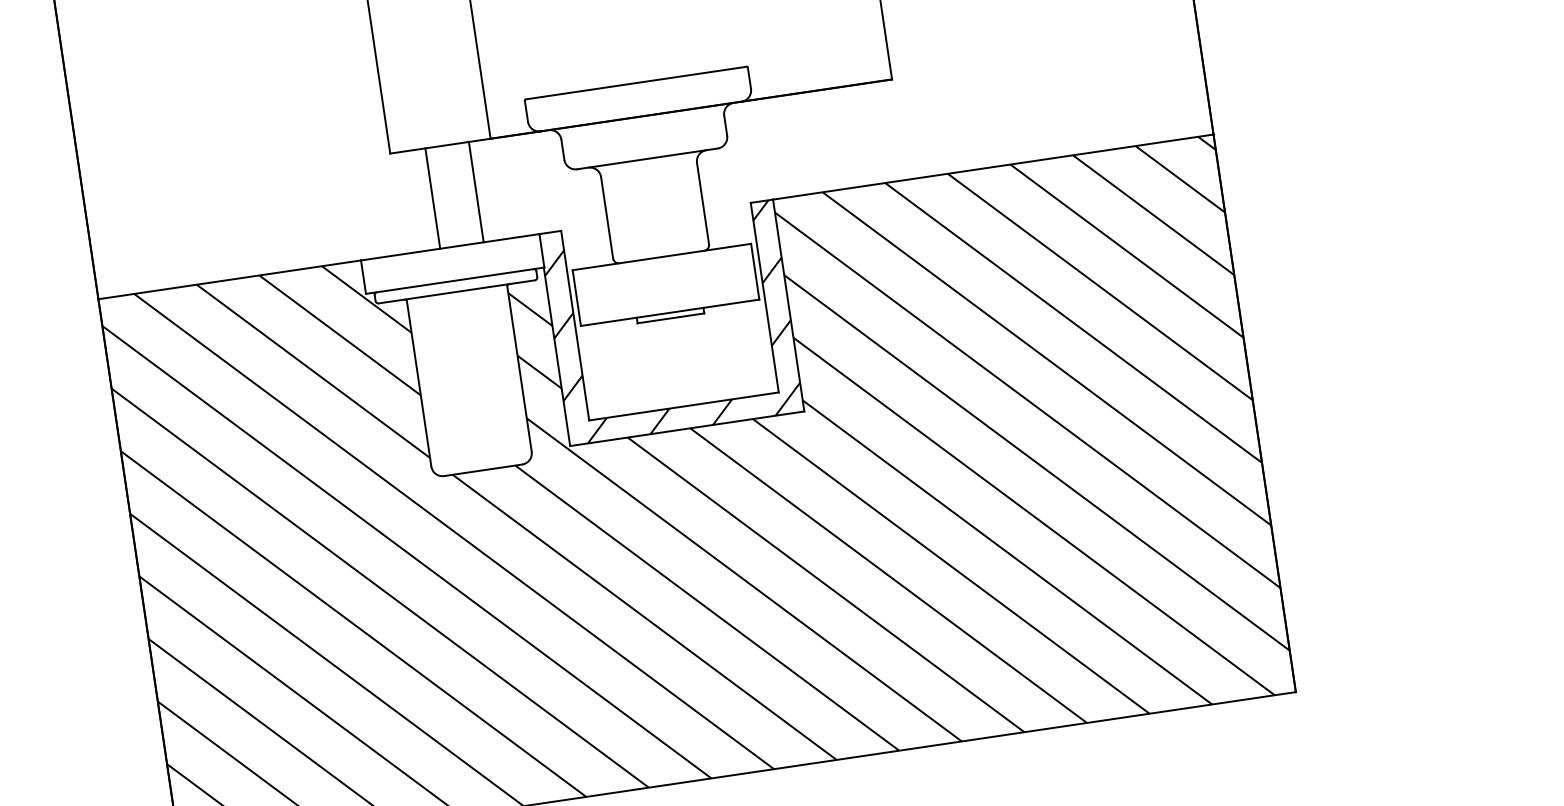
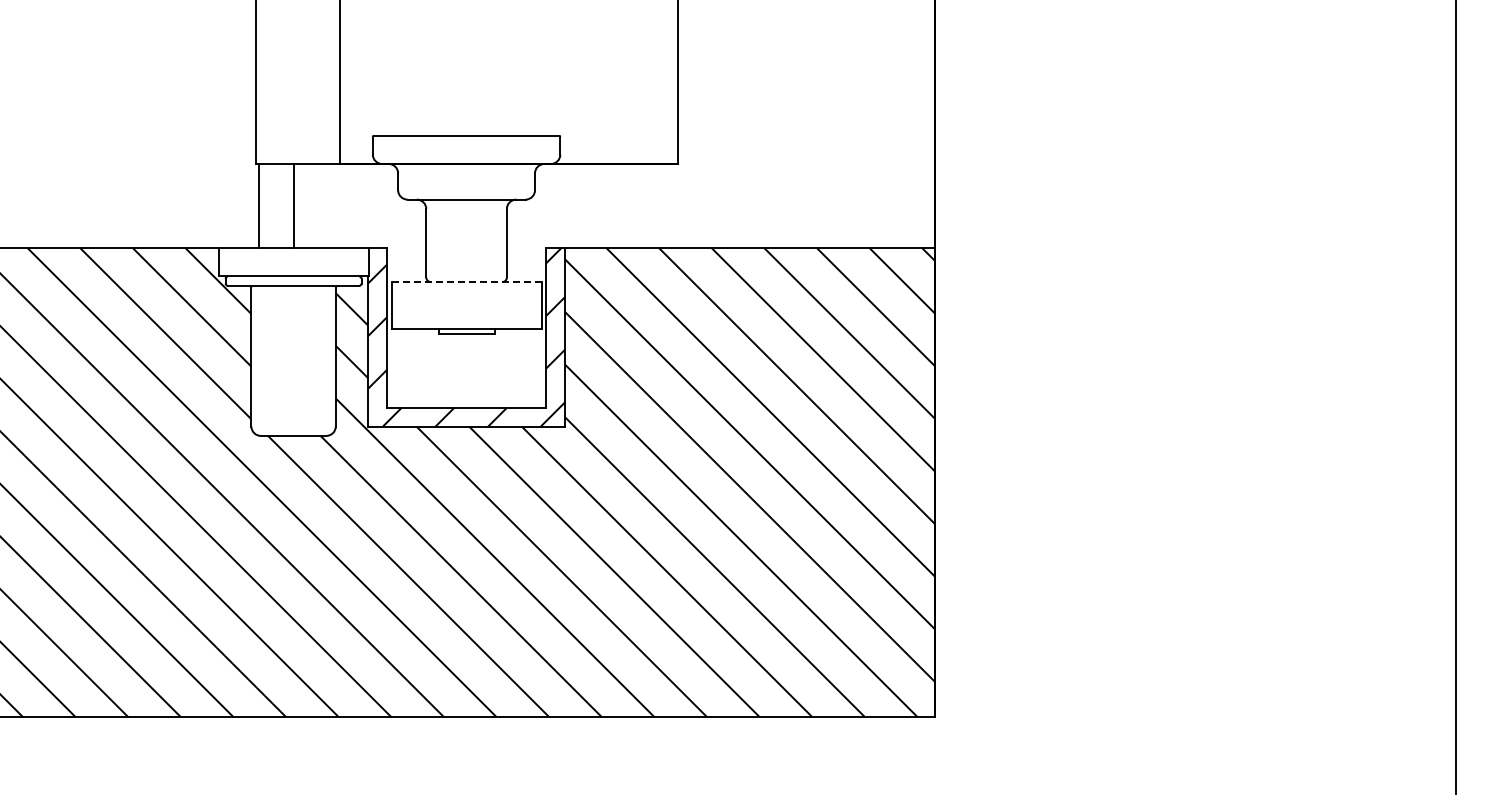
line: (475, 191) -> (293, 205), moved
line: (433, 197) -> (259, 205), moved
line: (663, 257) -> (467, 282), solid -> dashed

